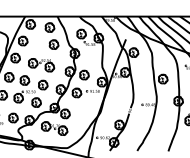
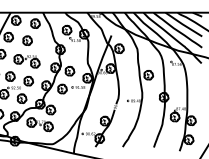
part: (53, 44) -> (27, 40), moved

